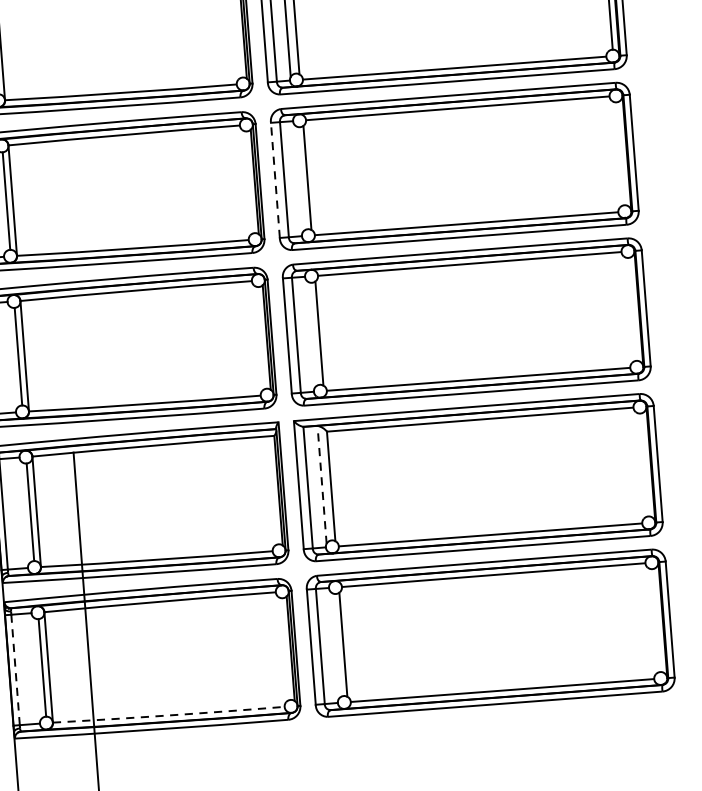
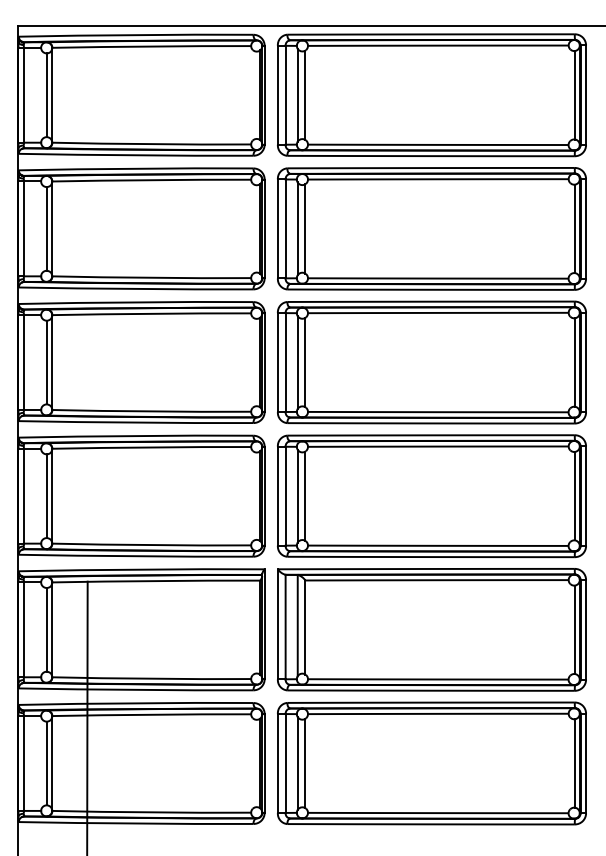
line: (620, 153) -> (574, 362), added
line: (298, 178) -> (297, 362), added
line: (274, 180) -> (277, 362), dashed -> solid
line: (632, 308) -> (574, 495), added
line: (310, 333) -> (297, 495), added
line: (644, 464) -> (574, 629), added
line: (321, 484) -> (297, 625), dashed -> solid
line: (656, 620) -> (574, 763), added
line: (334, 644) -> (297, 762), added
line: (15, 668) -> (23, 762), dashed -> solid
arc: (168, 715) -> (151, 812), dashed -> solid

